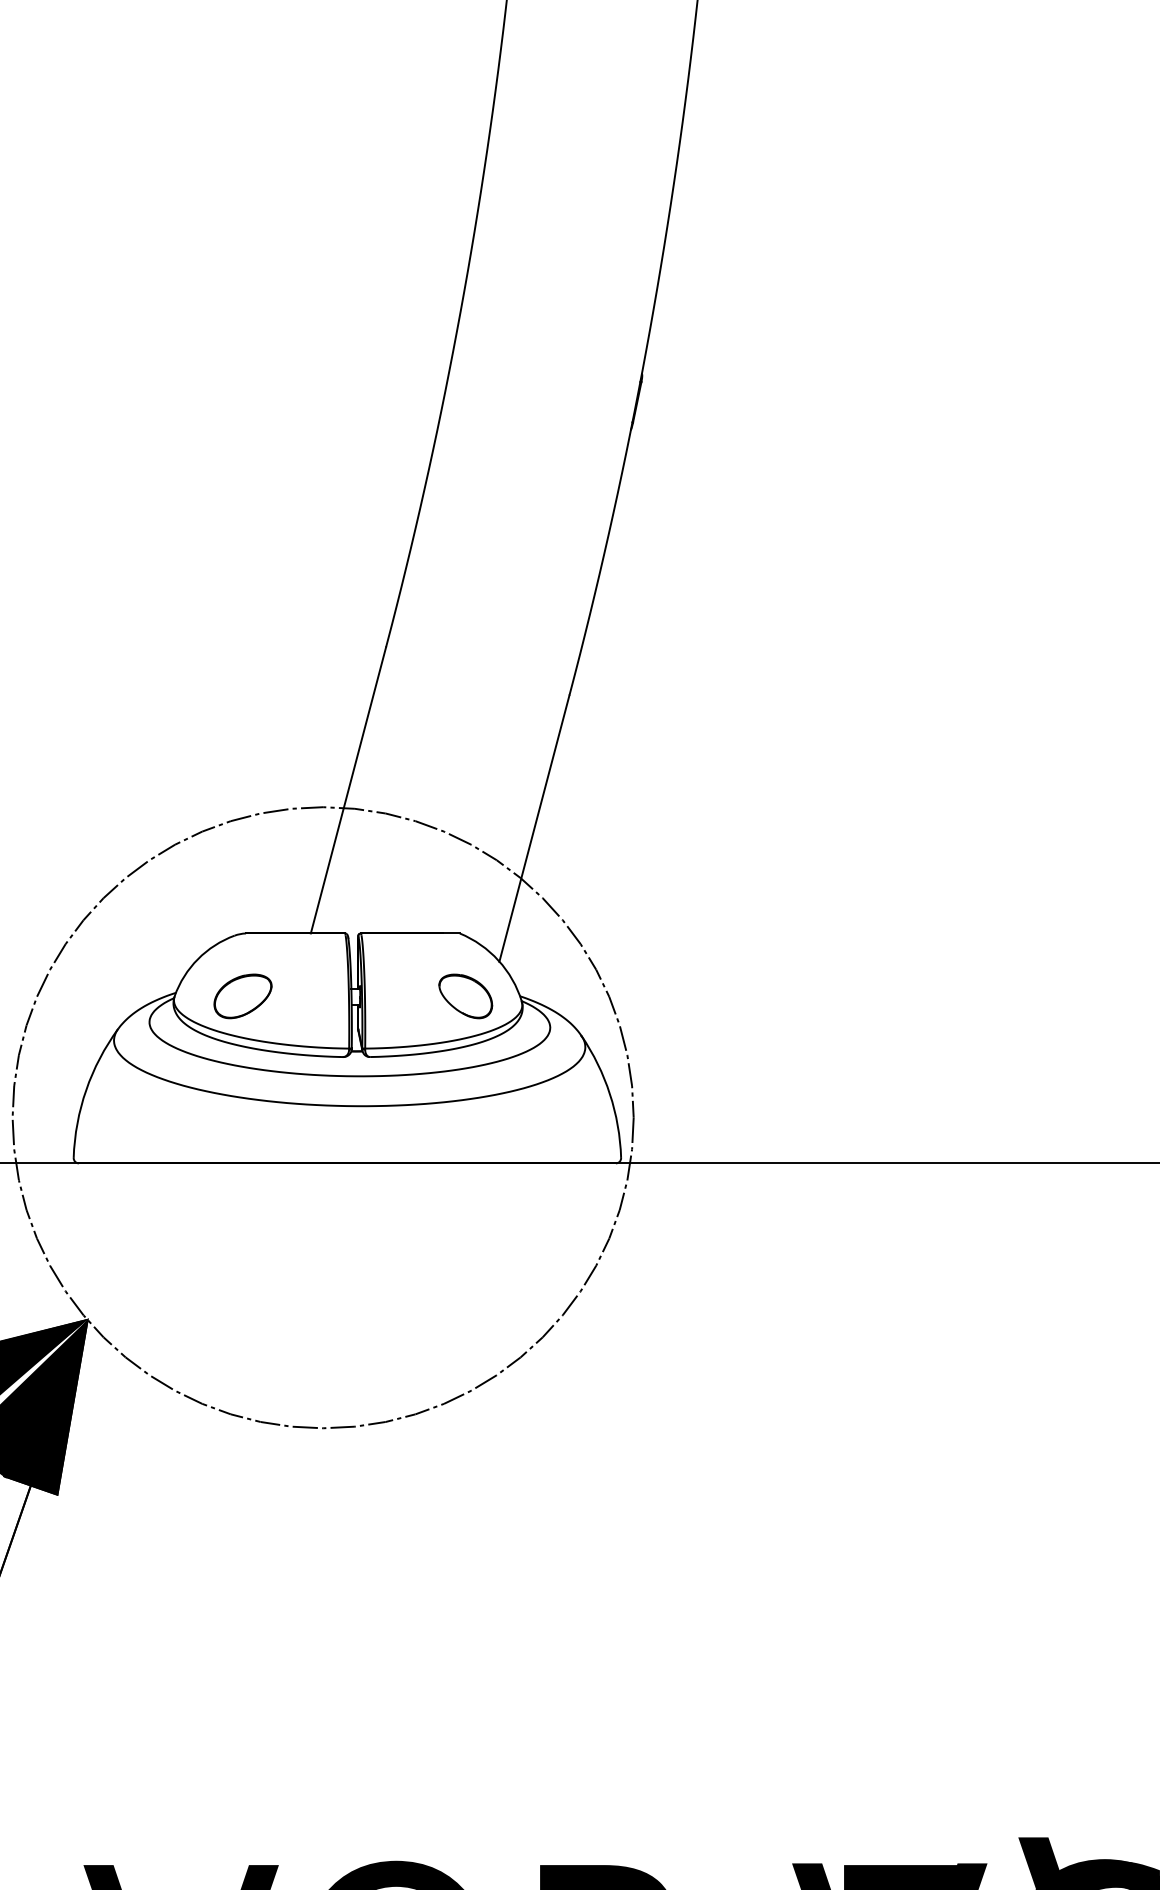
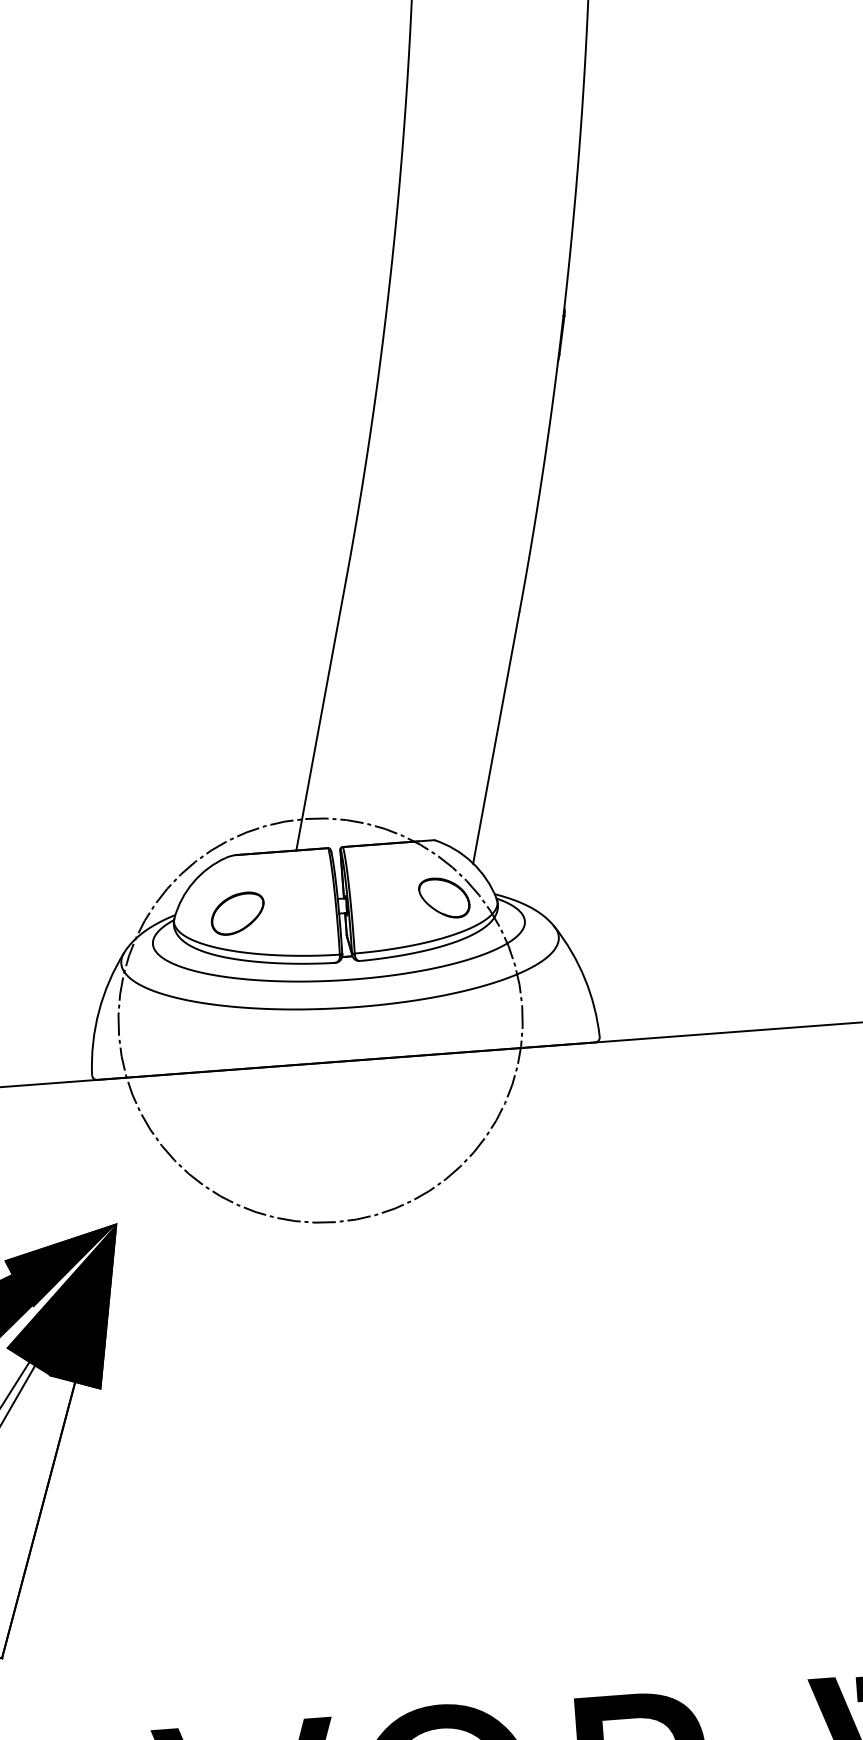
circle: (322, 1117) -> (319, 1020), size x0.7

